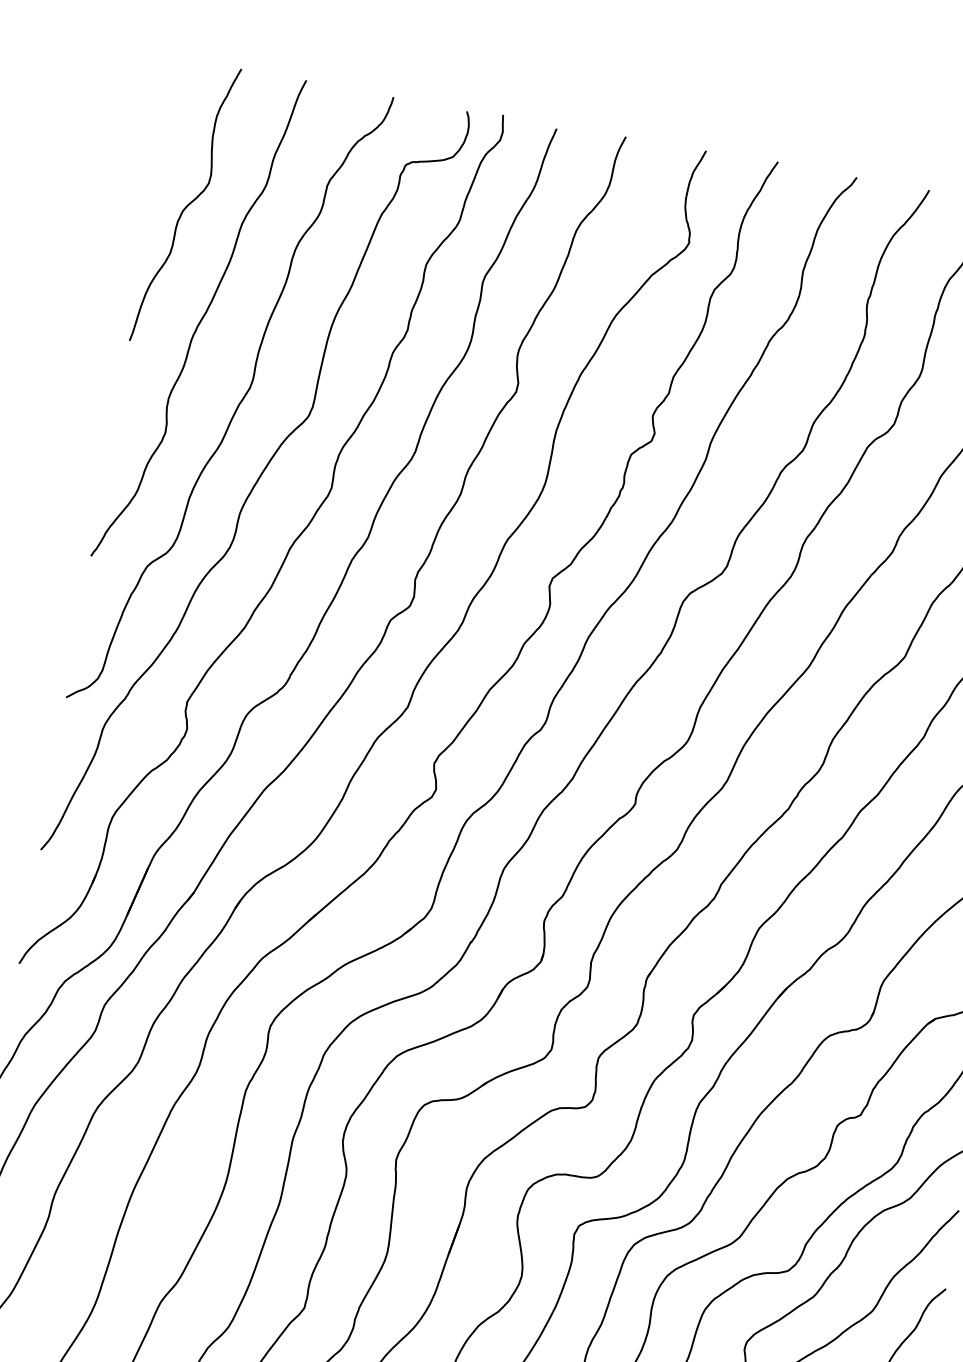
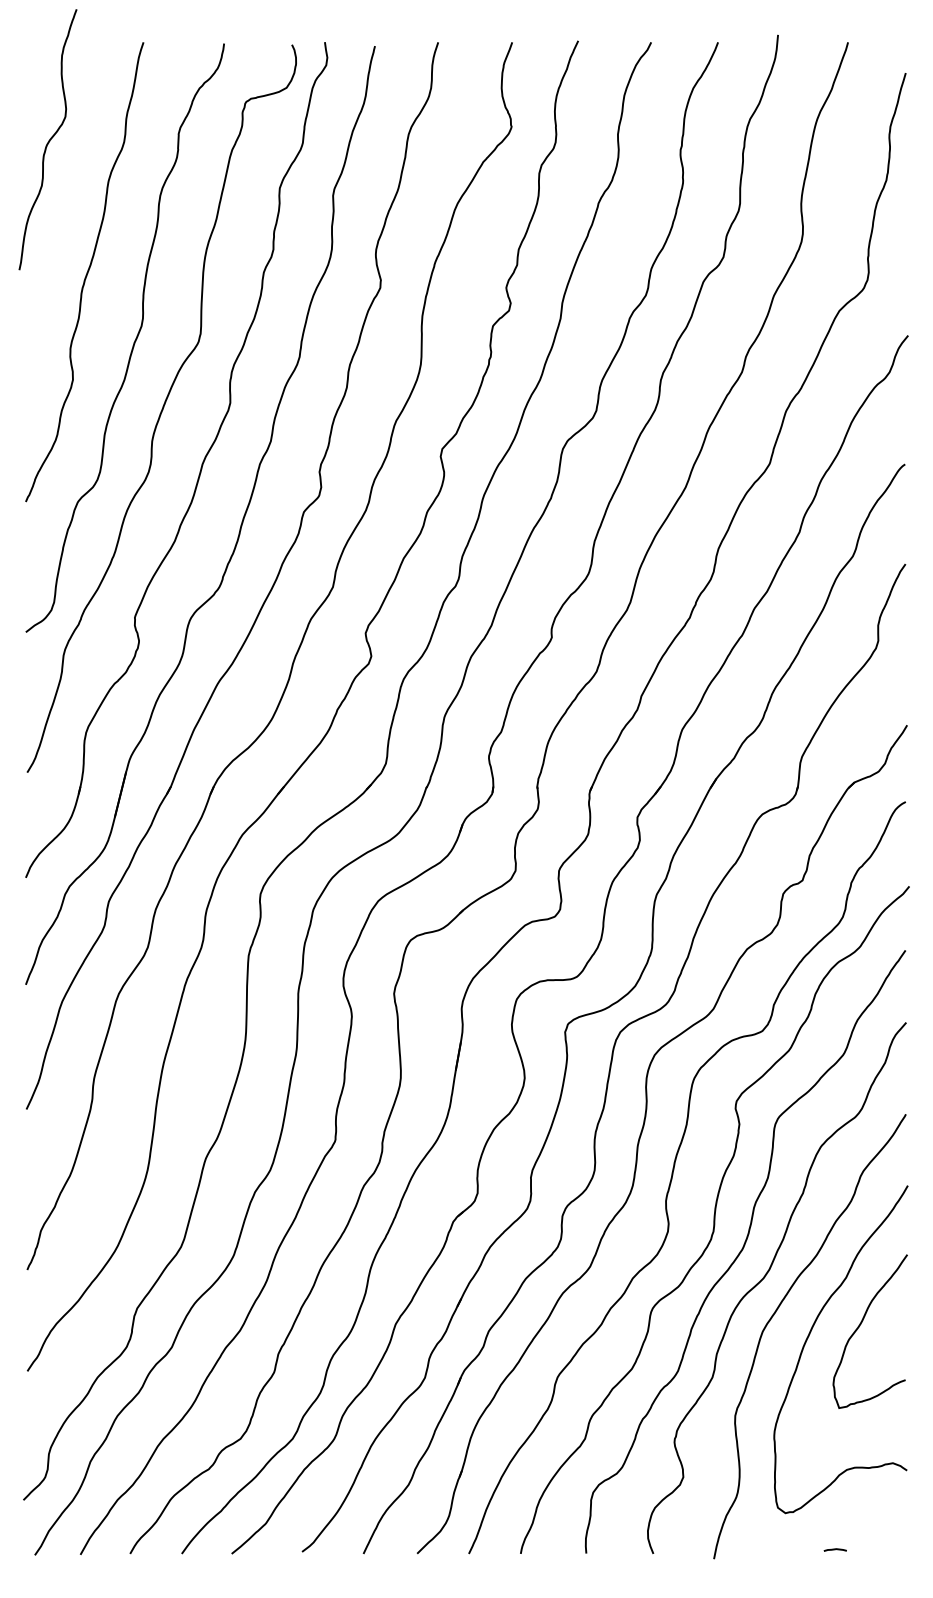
curve: (185, 205) -> (48, 140), moved

